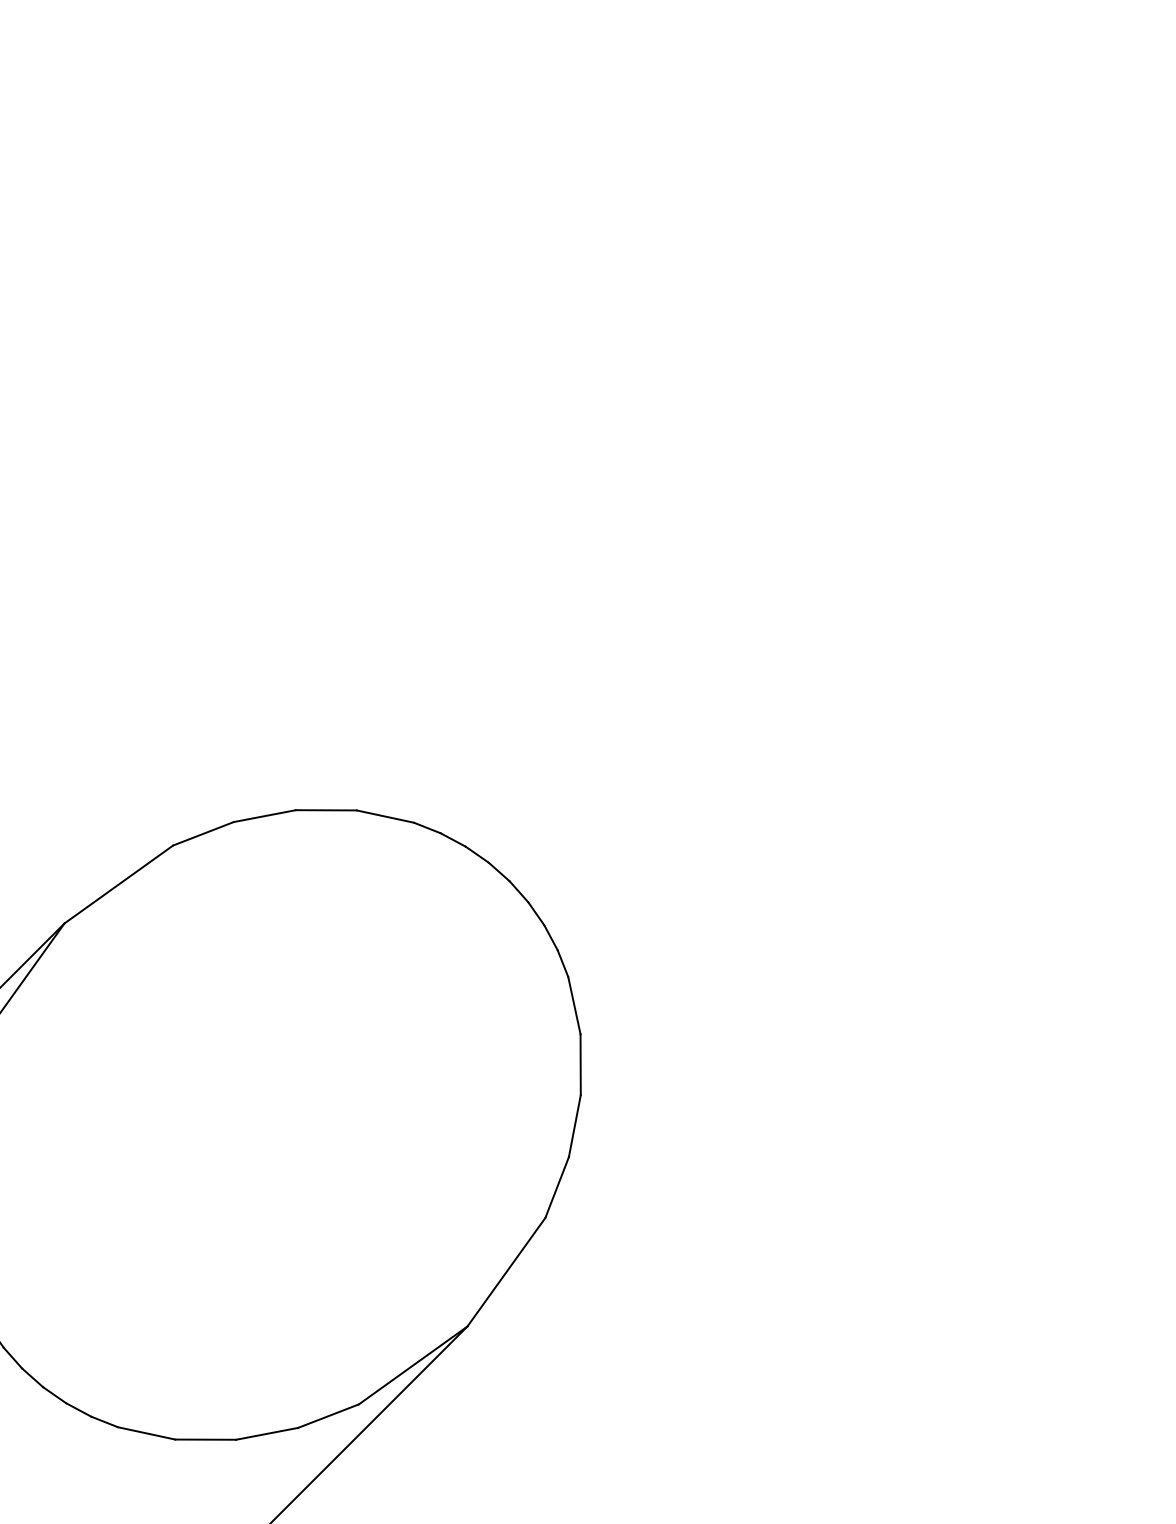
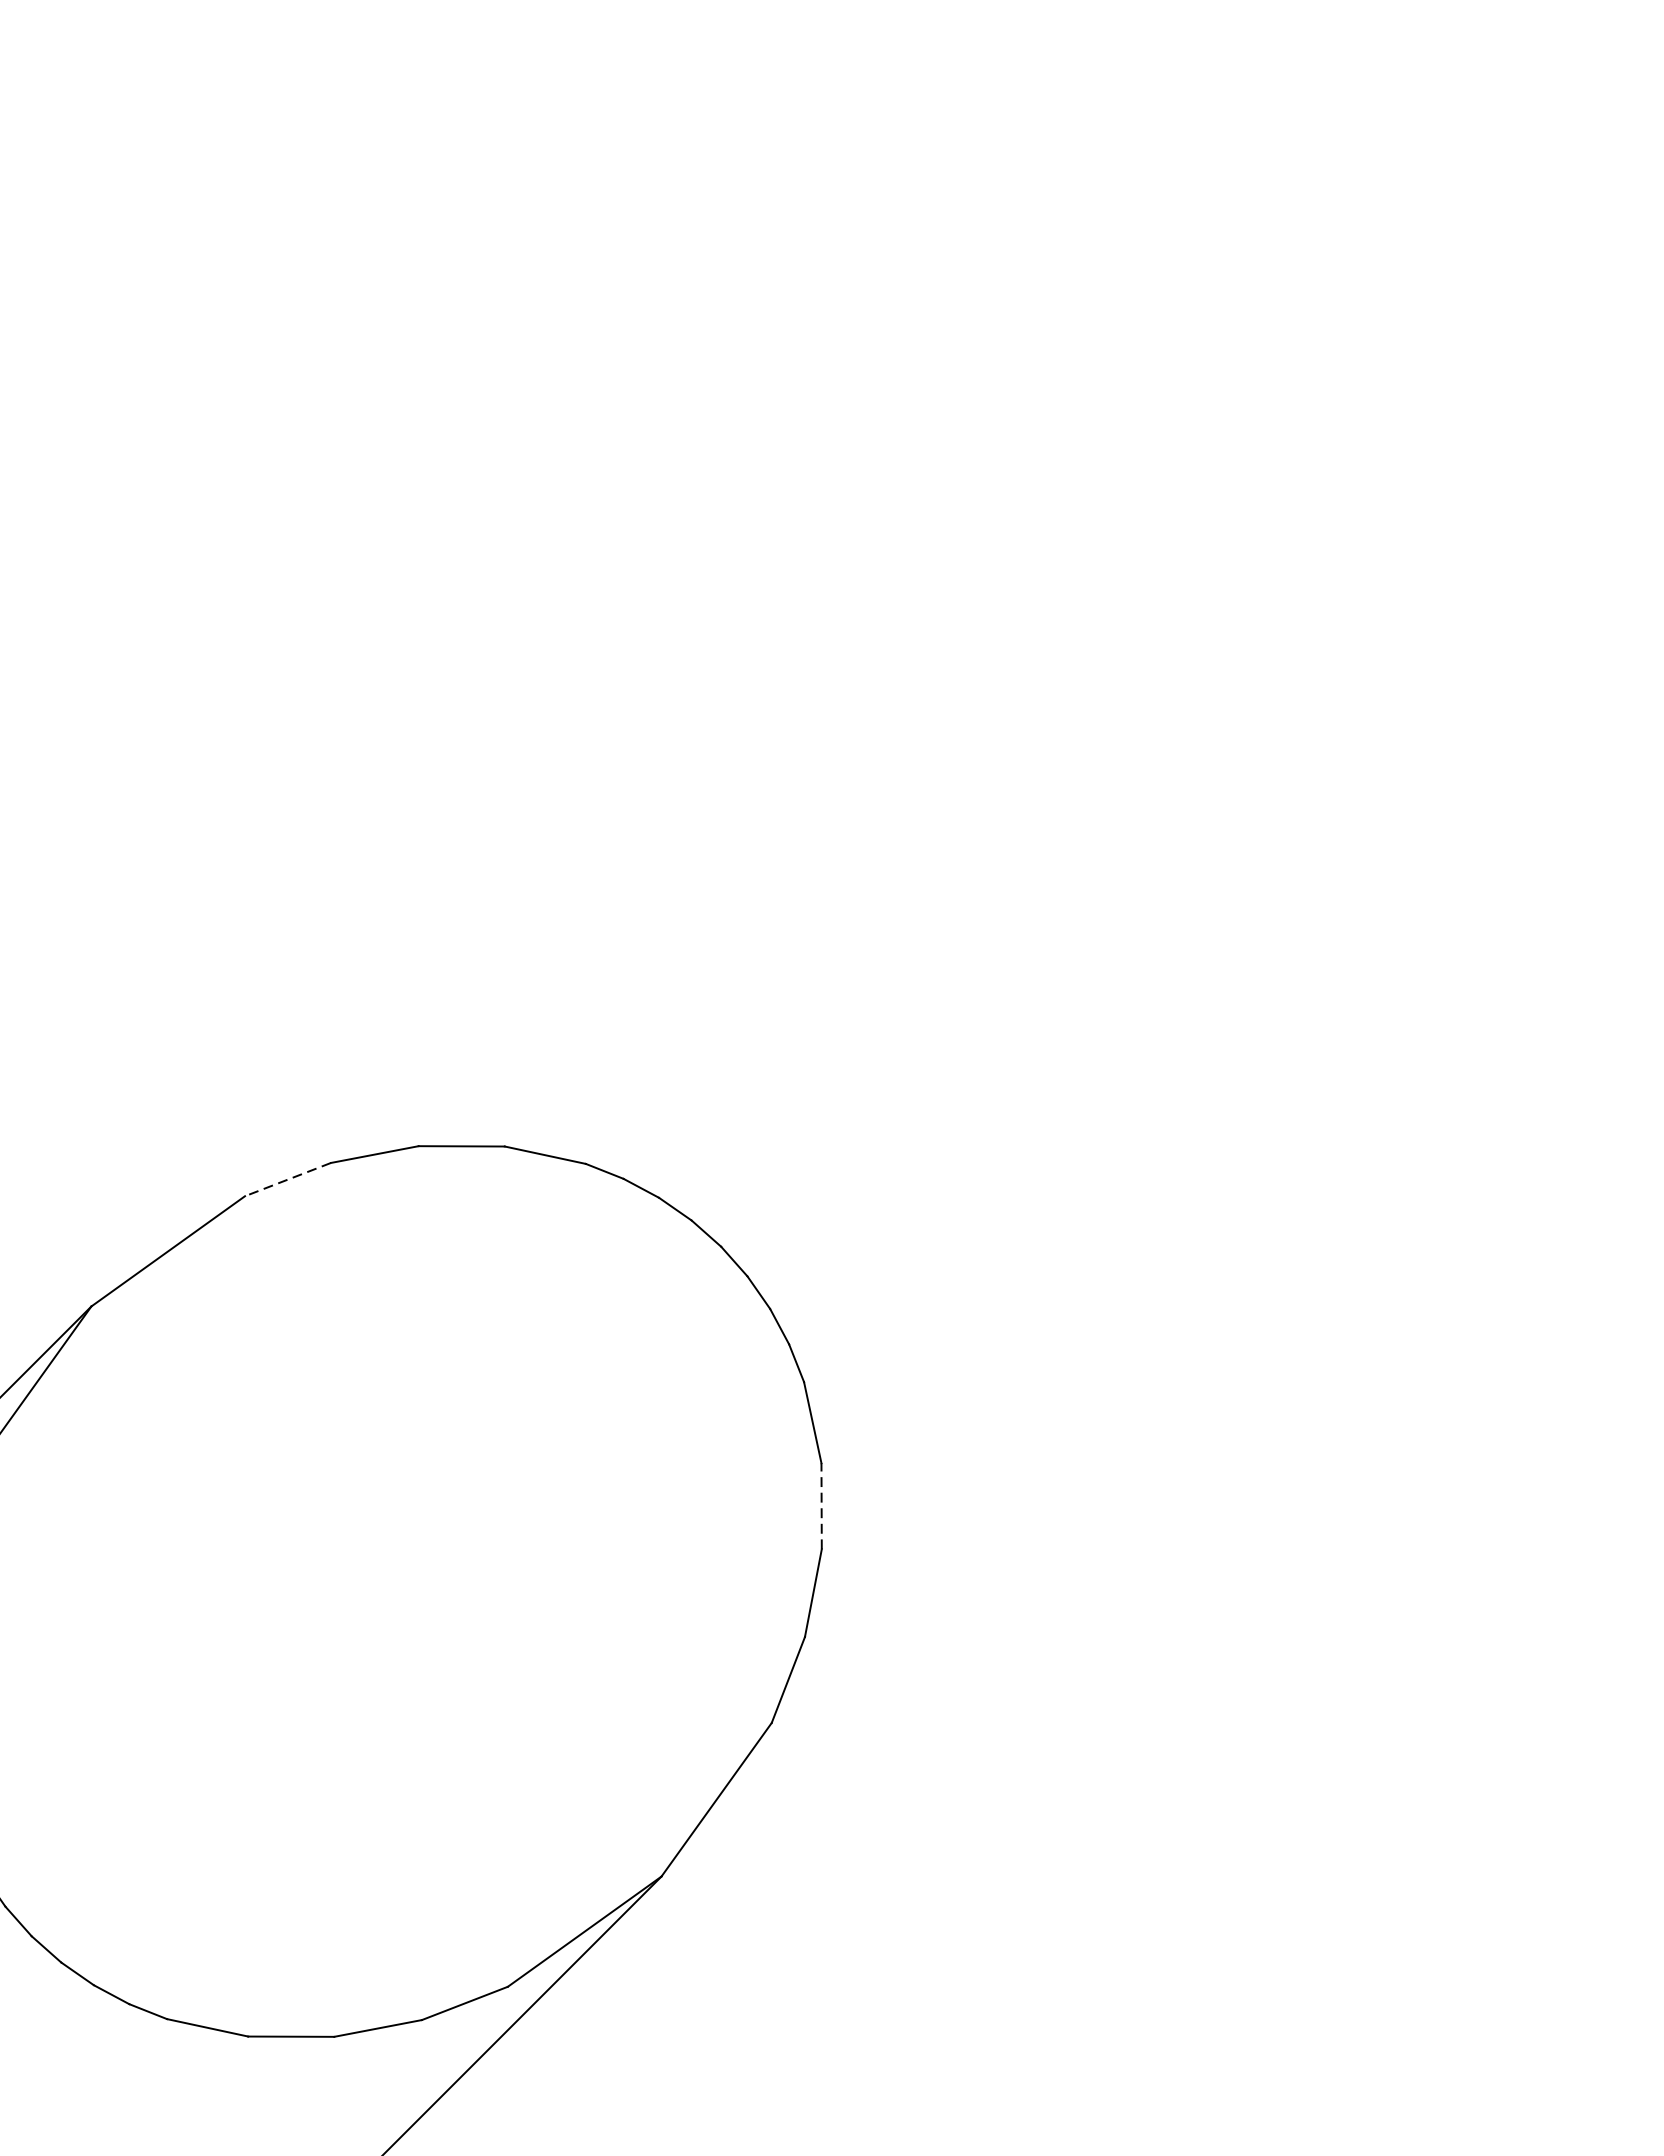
line: (203, 833) -> (288, 1179), solid -> dashed
line: (580, 1064) -> (821, 1505), solid -> dashed

